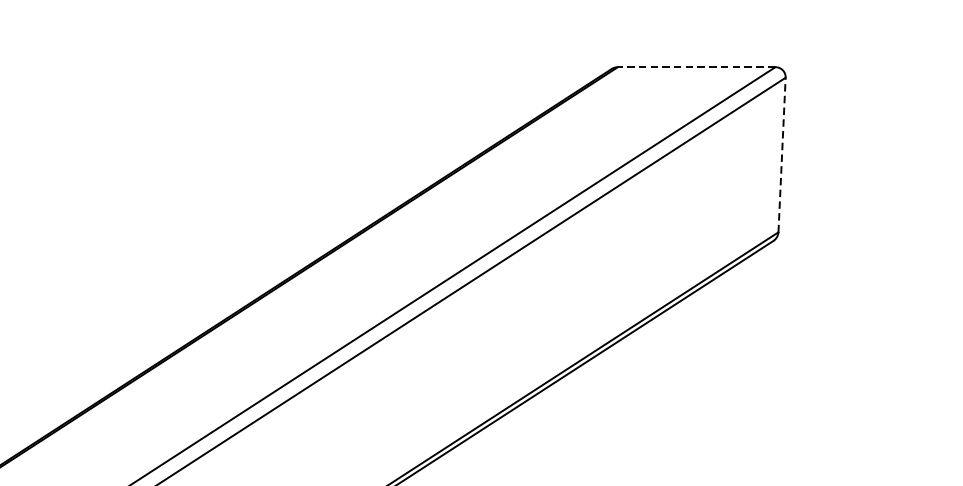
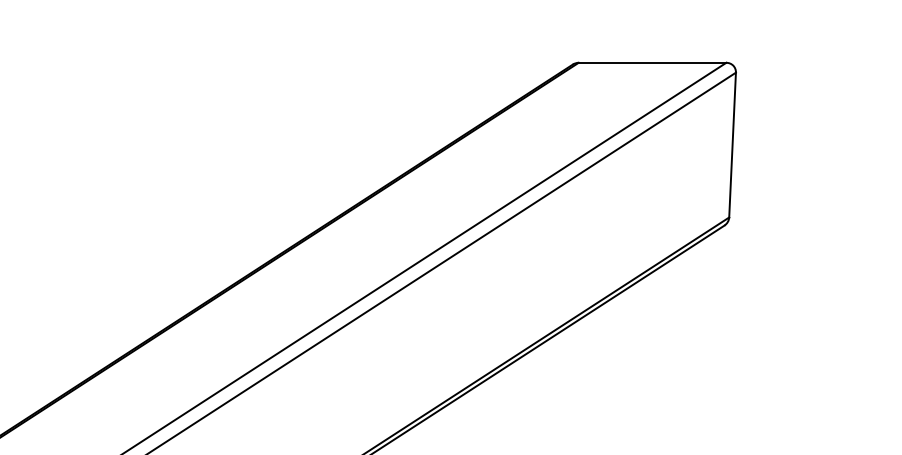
line: (696, 66) -> (652, 62), dashed -> solid
line: (781, 154) -> (732, 144), dashed -> solid

